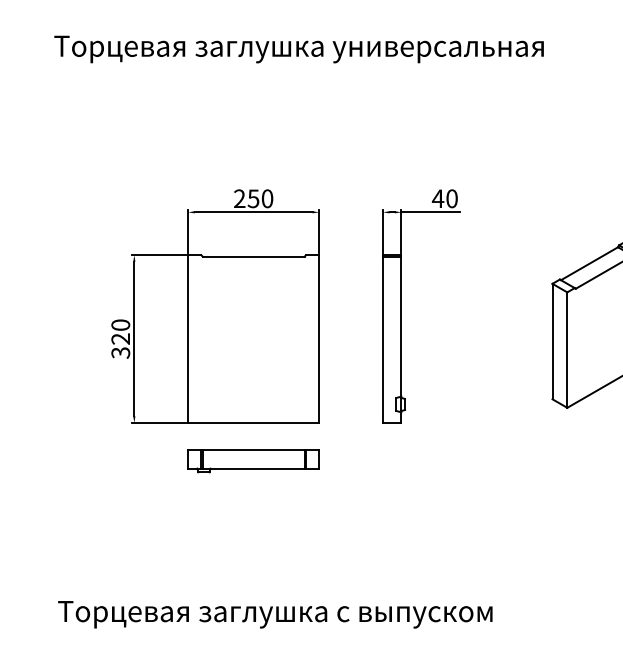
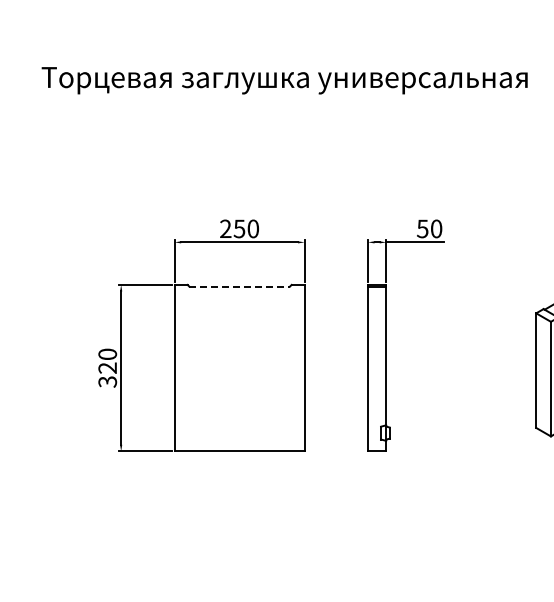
text: (437, 198) -> (422, 228), 40 -> 50
line: (253, 256) -> (239, 286), solid -> dashed
part: (253, 461) -> (239, 489), removed

